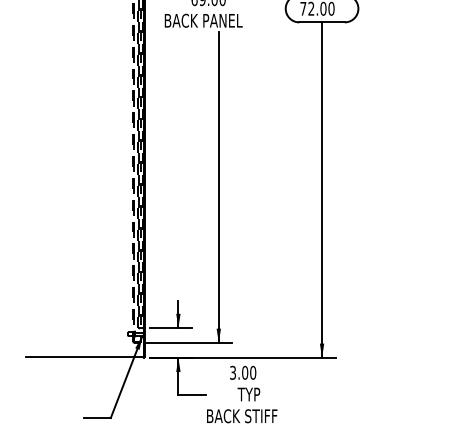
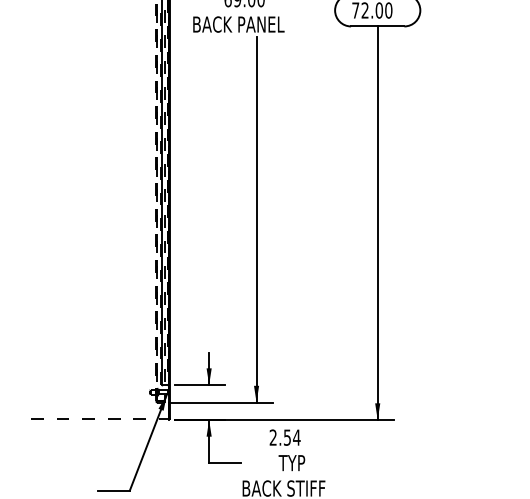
line: (85, 357) -> (100, 419), solid -> dashed
text: (243, 372) -> (285, 437), 3.00 -> 2.54

